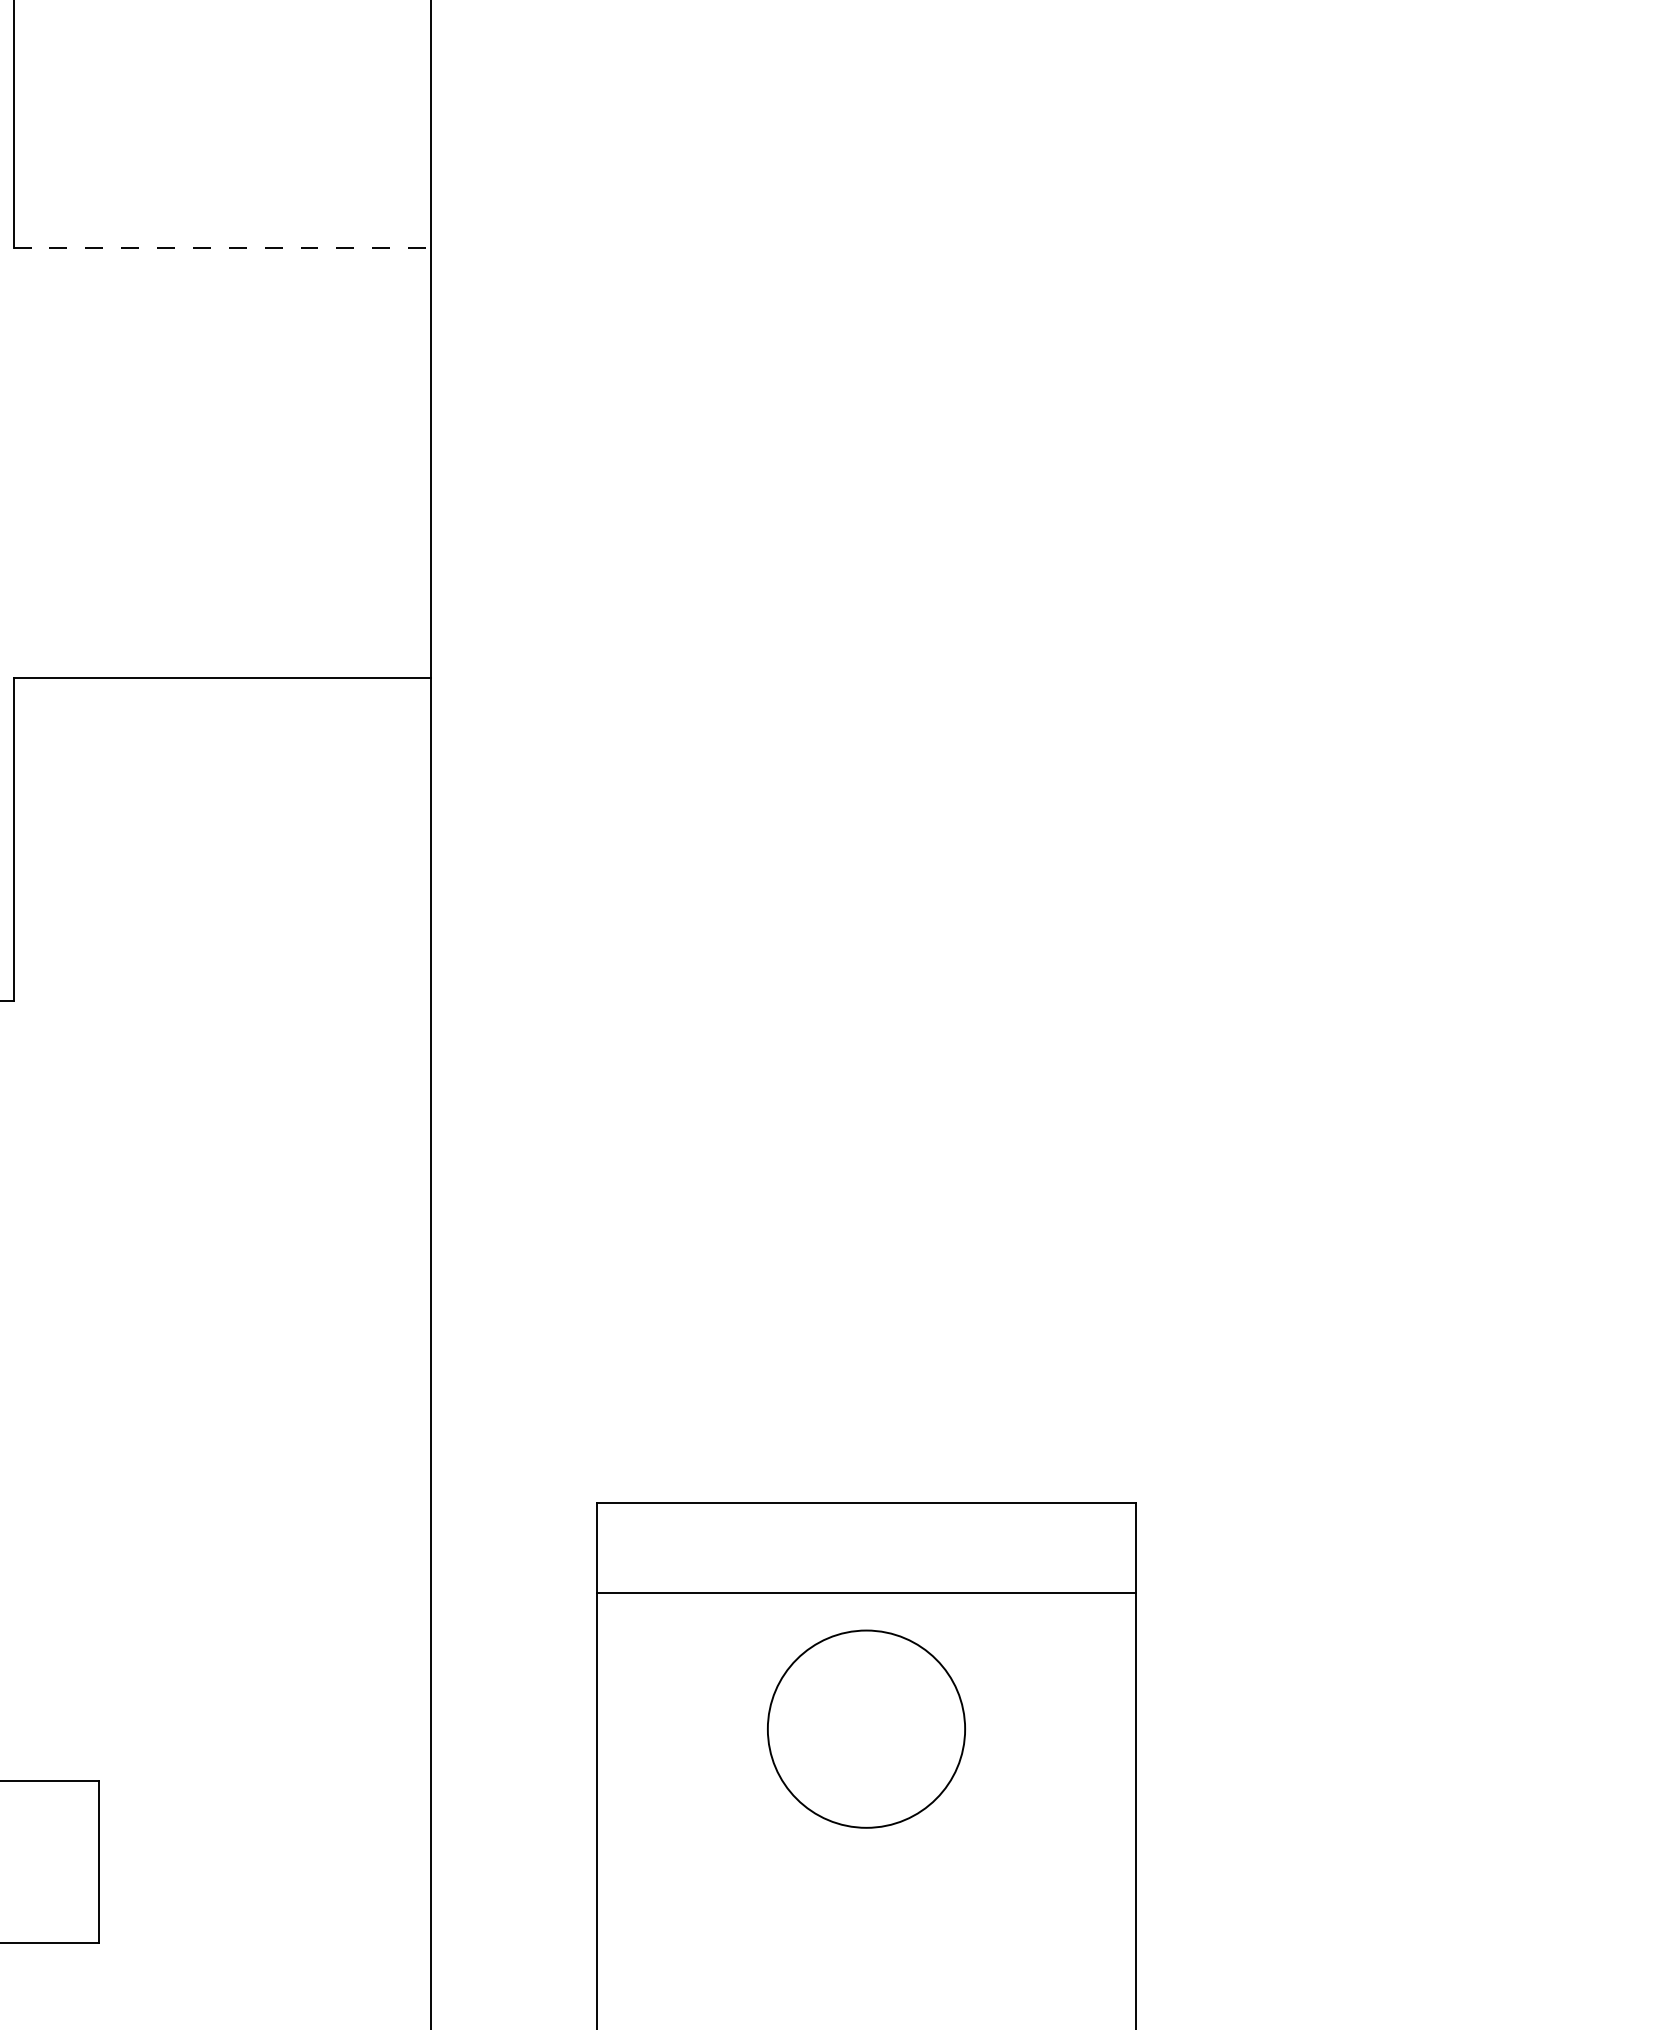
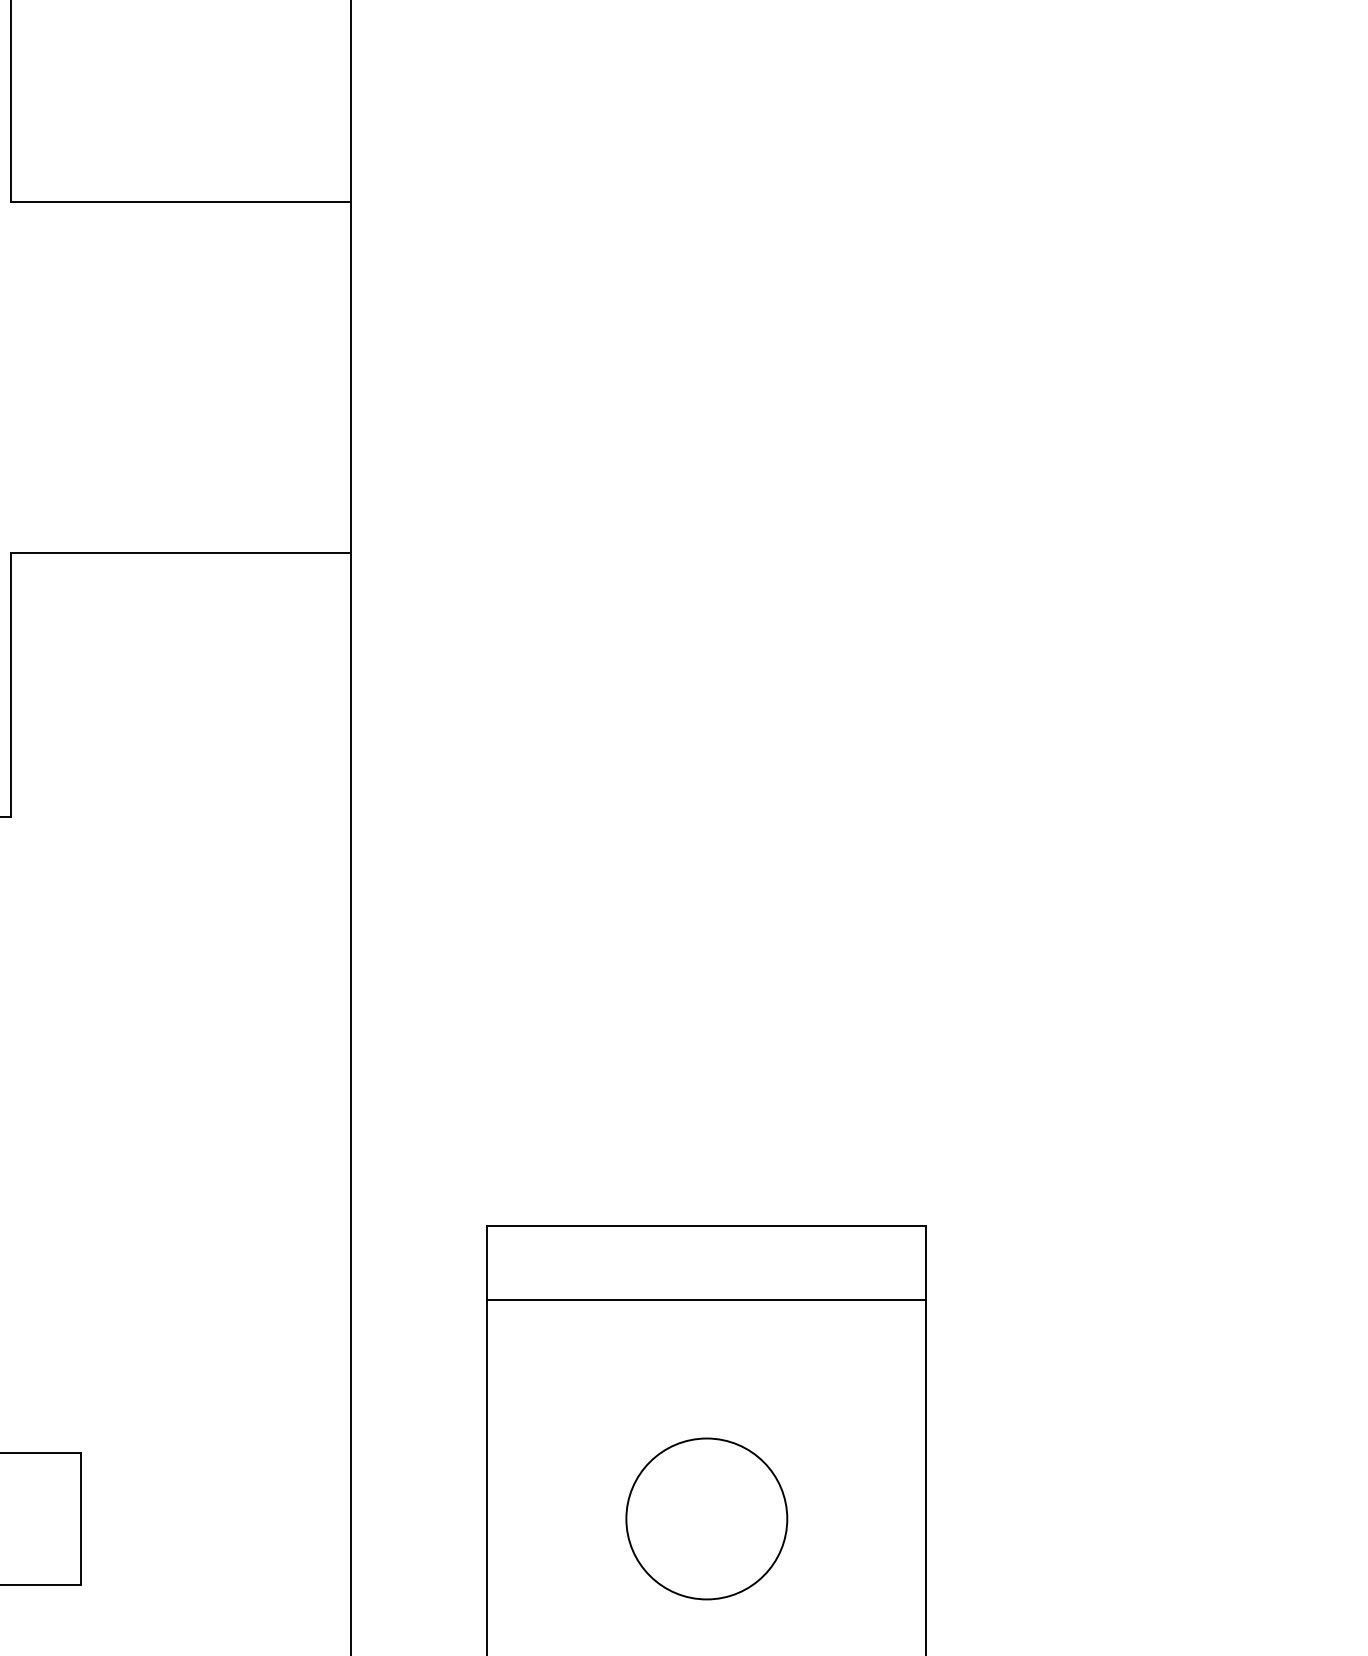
line: (222, 247) -> (181, 202), dashed -> solid
circle: (866, 1728) -> (706, 1518), moved

